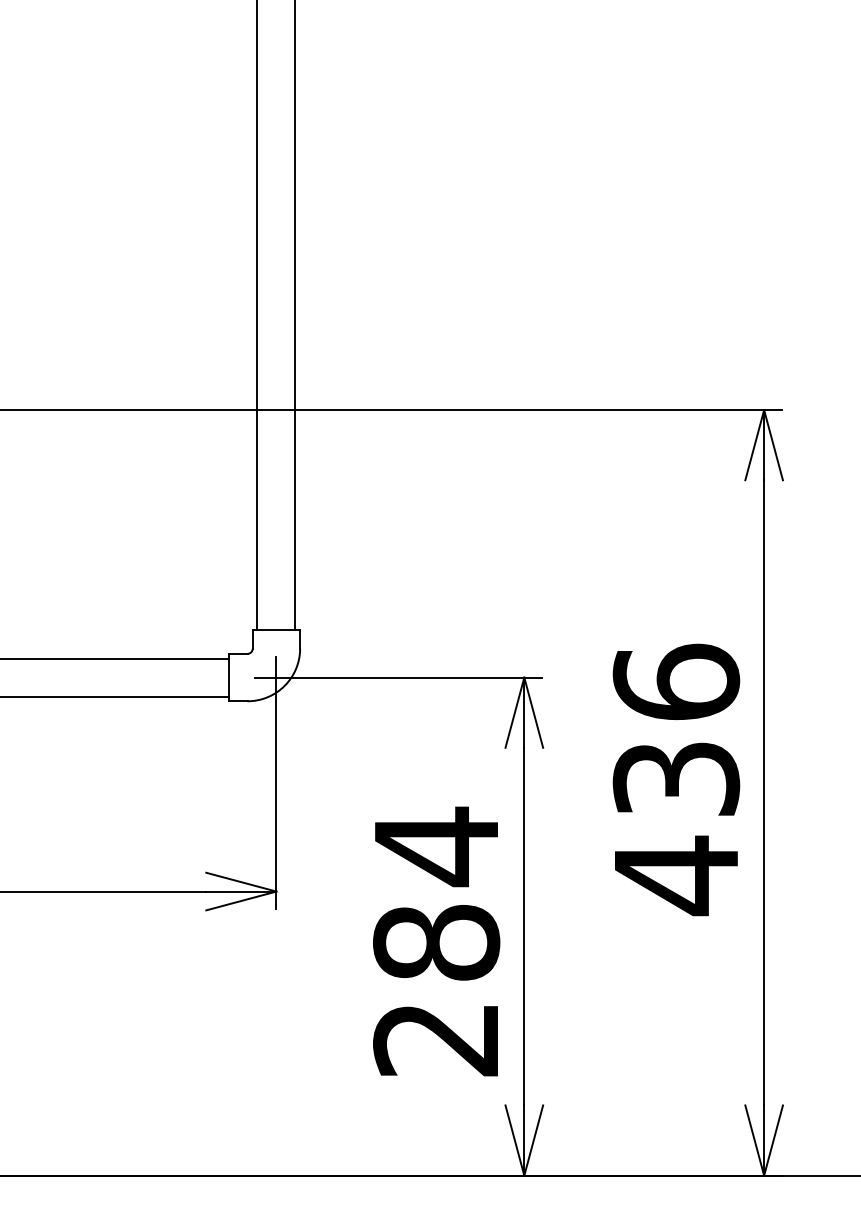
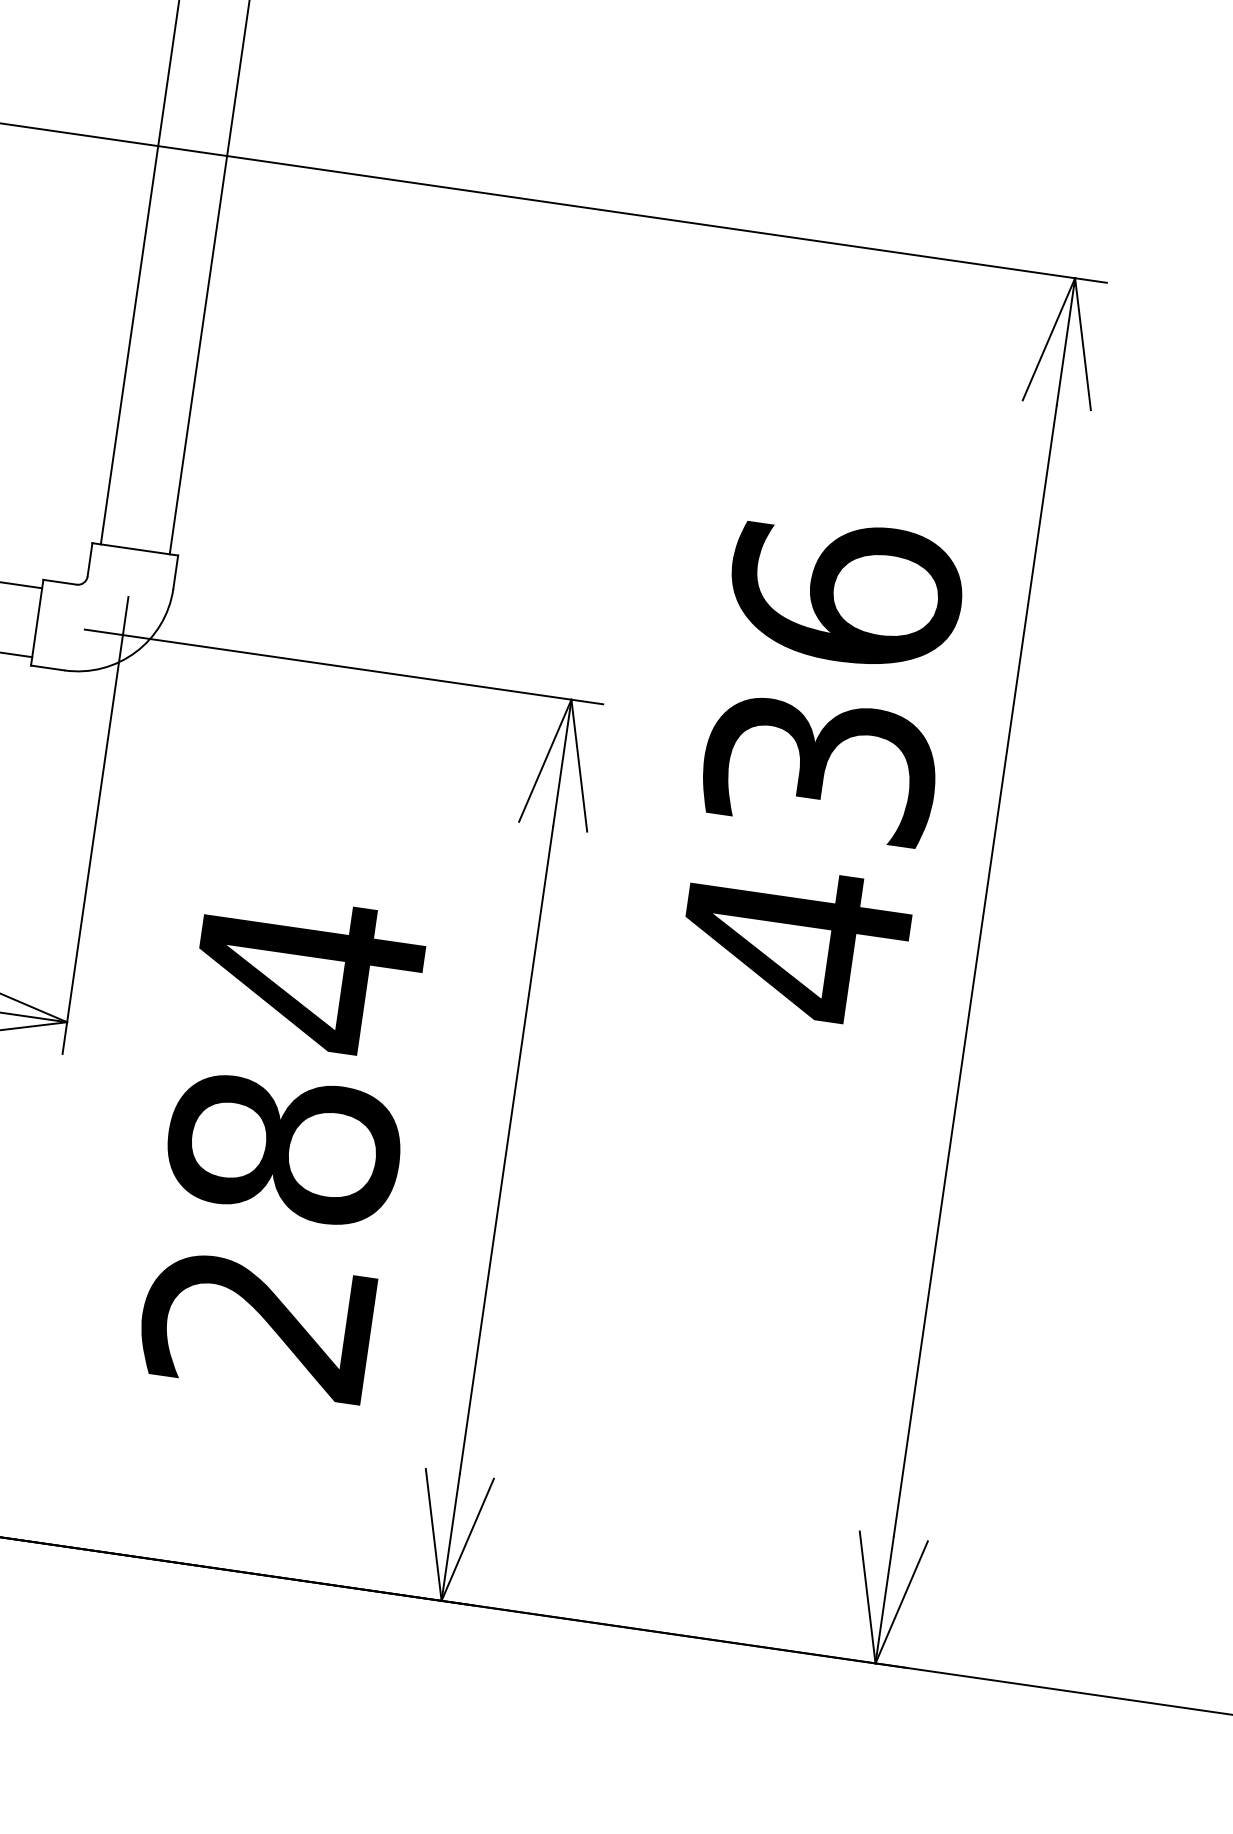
text: (676, 779) -> (820, 768), moved
text: (436, 941) -> (284, 1145), moved

